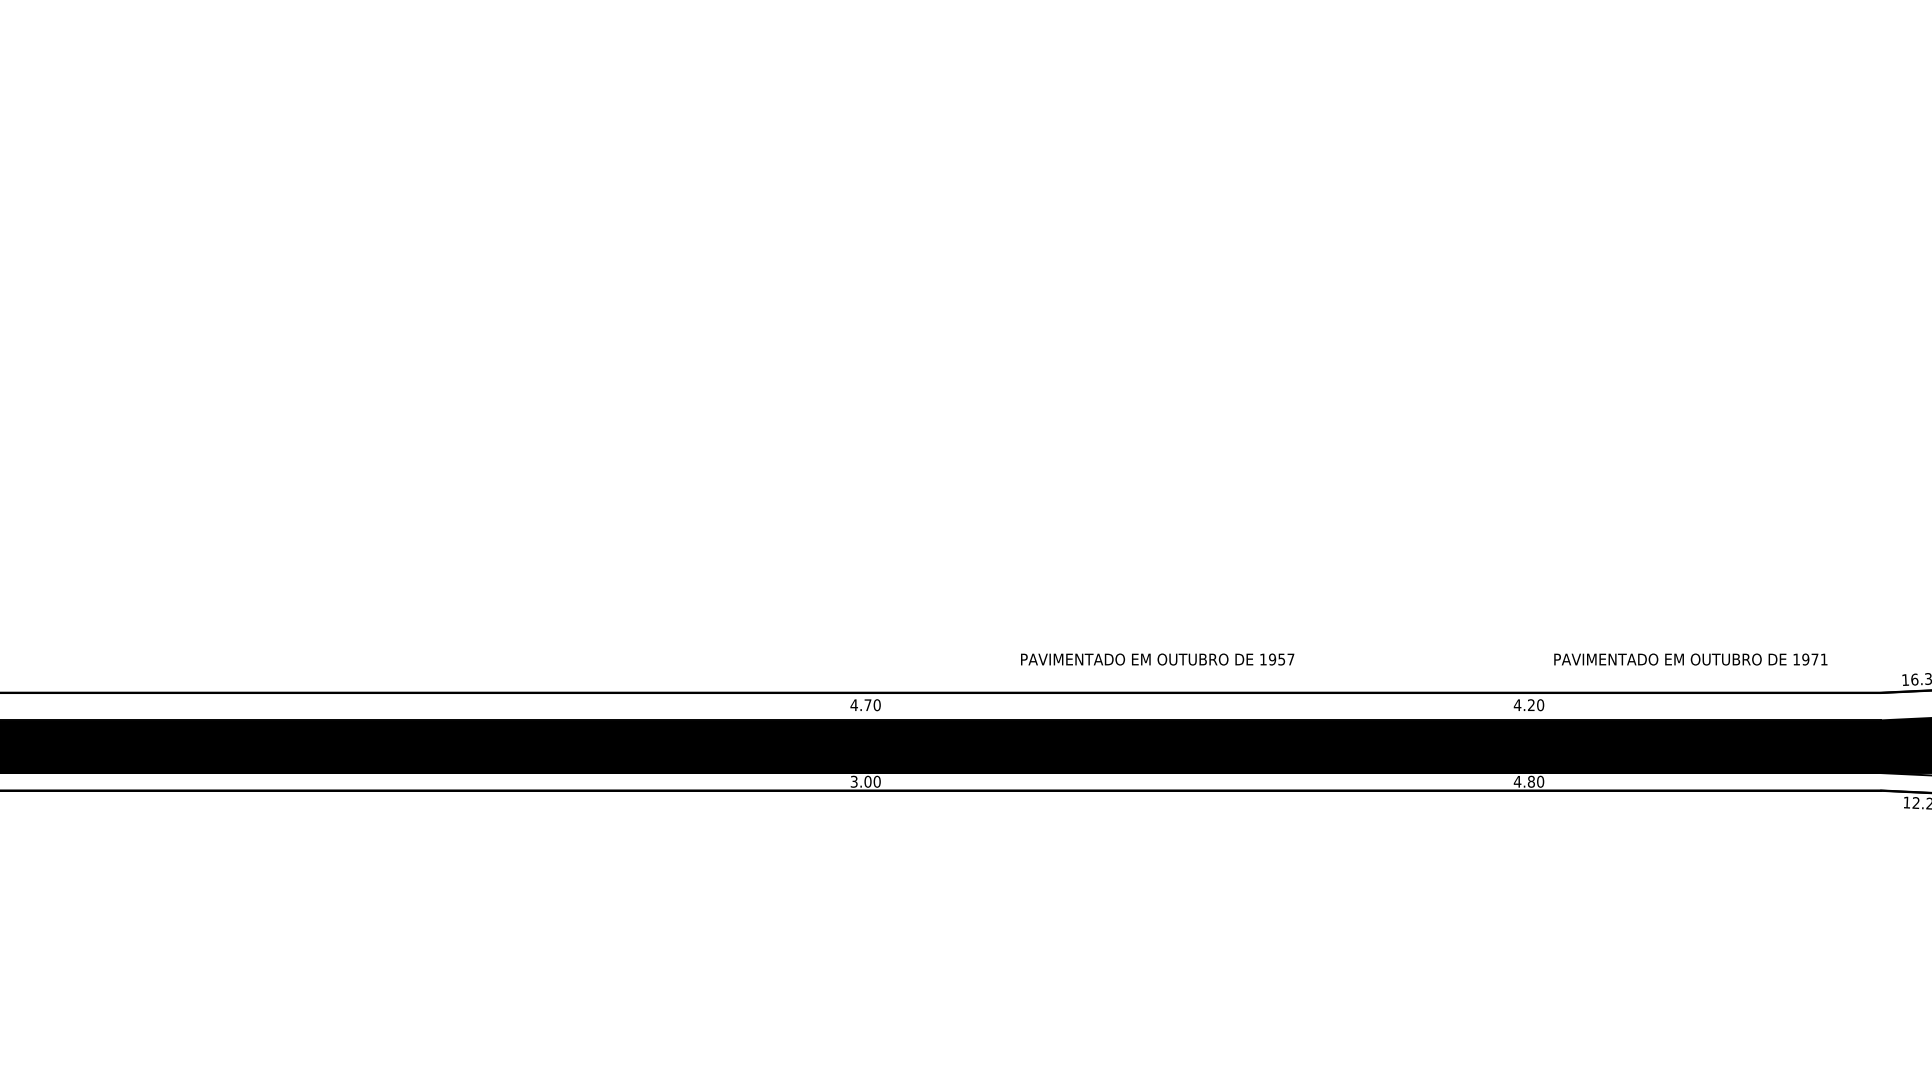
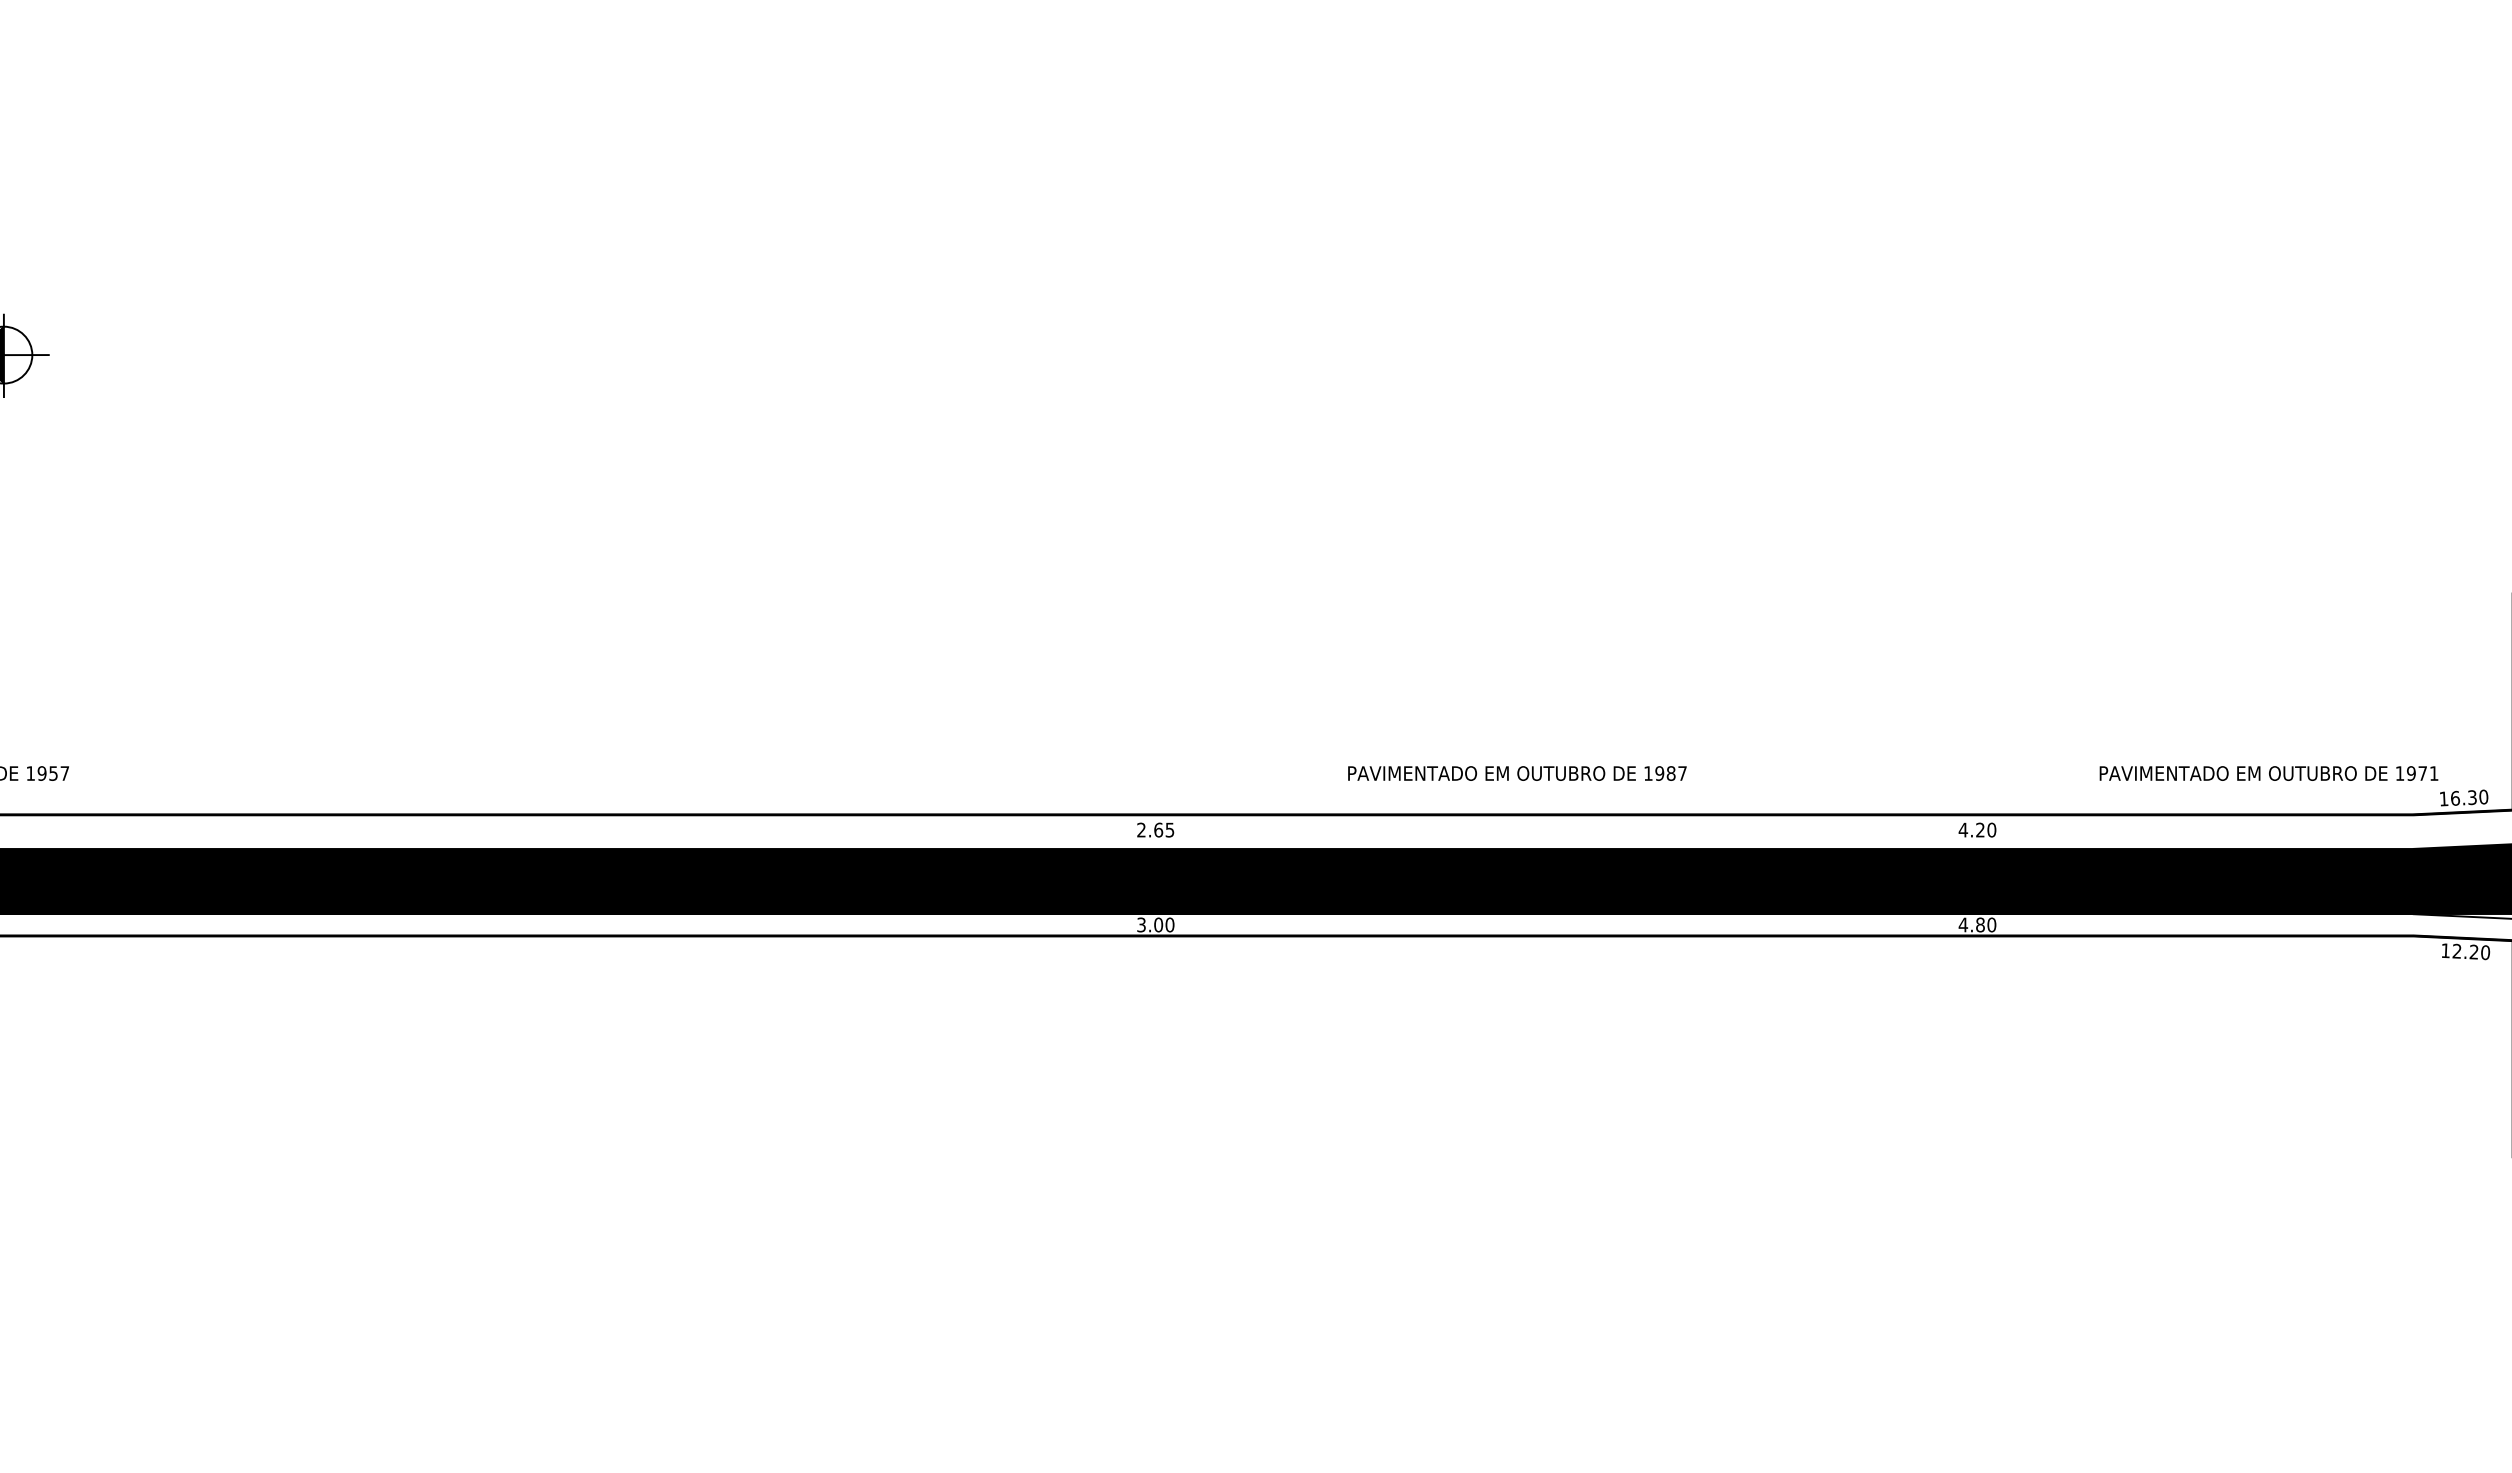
text: (1281, 659) -> (1670, 773), 1957 -> 1987
text: (1690, 659) -> (2268, 773), moved
text: (865, 704) -> (1155, 829), 4.70 -> 2.65

